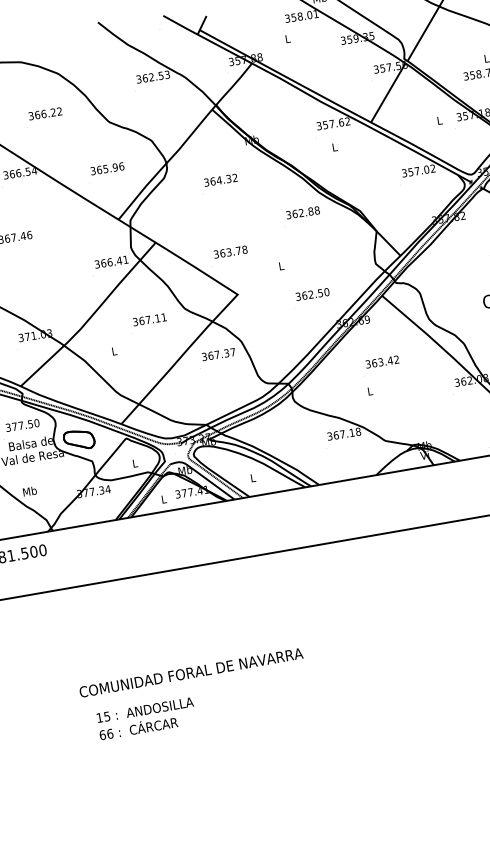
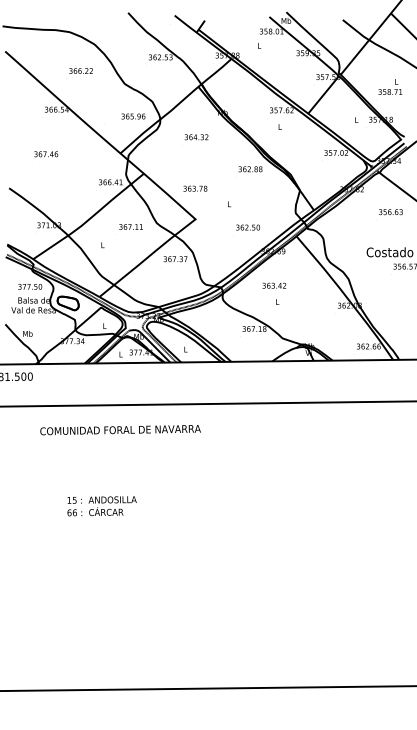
text: (107, 168) -> (133, 116), moved
text: (382, 361) -> (274, 285), moved
text: (191, 673) -> (120, 430), moved
text: (145, 719) -> (101, 506), moved

